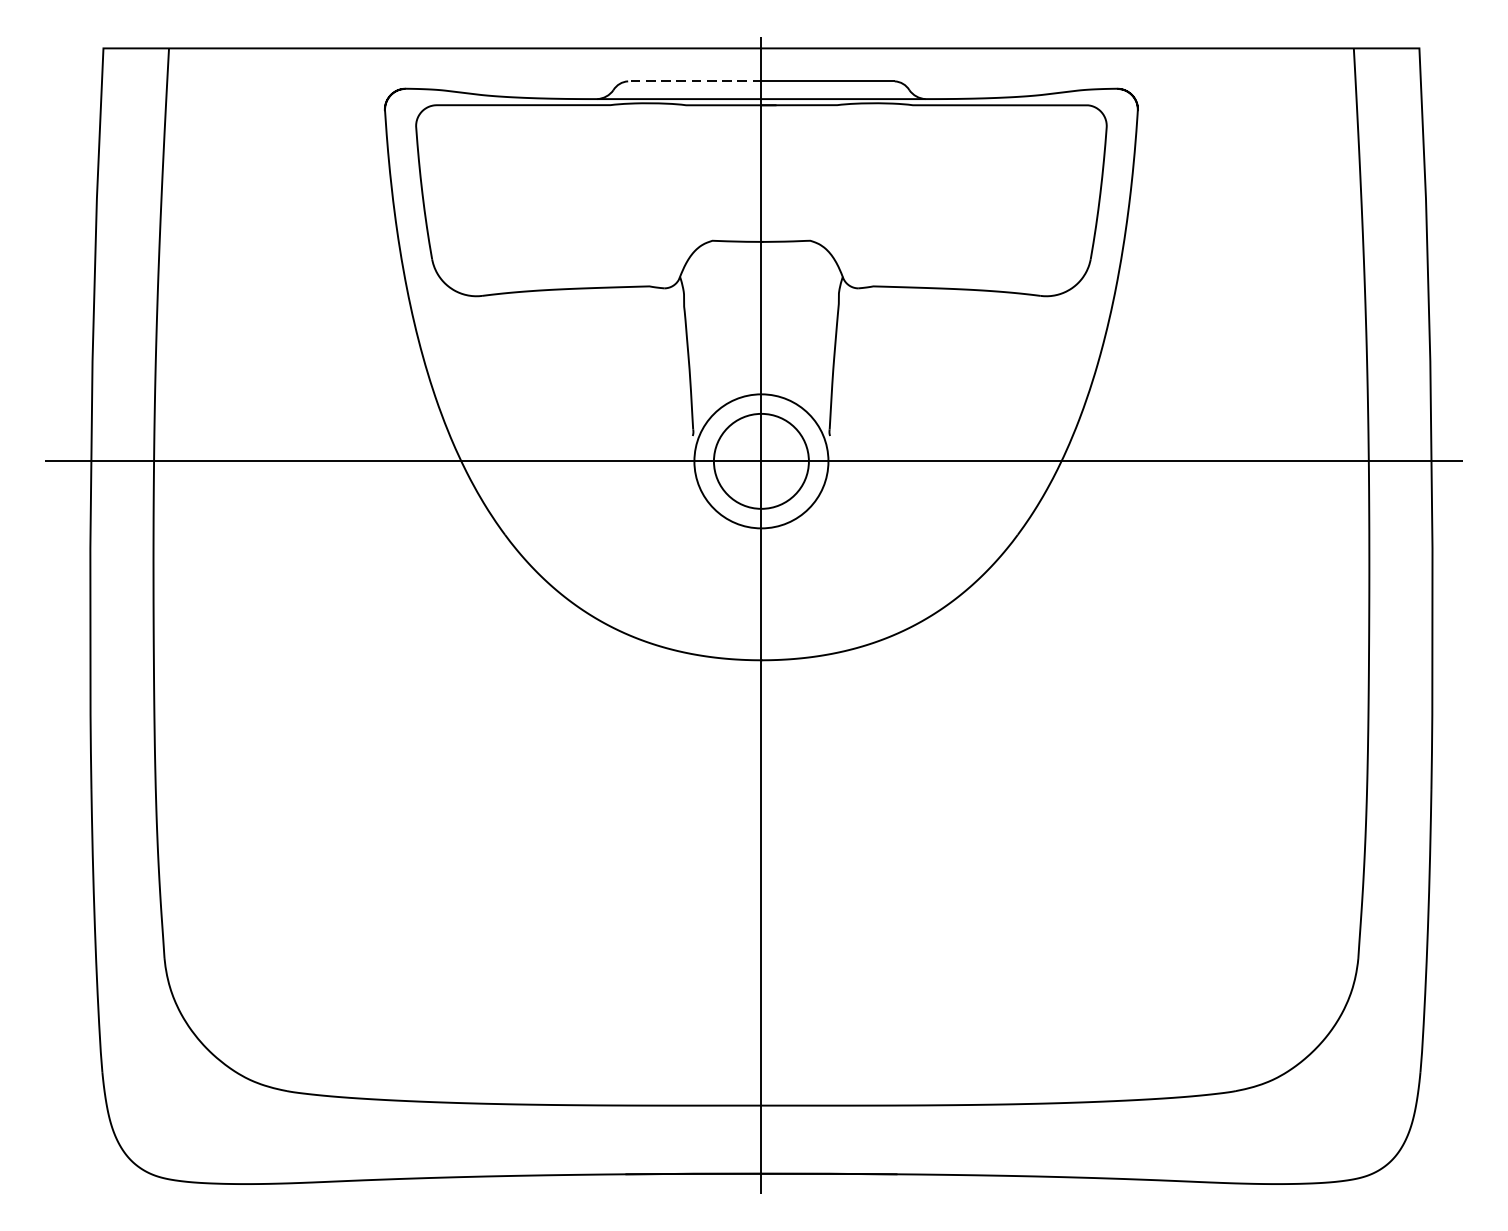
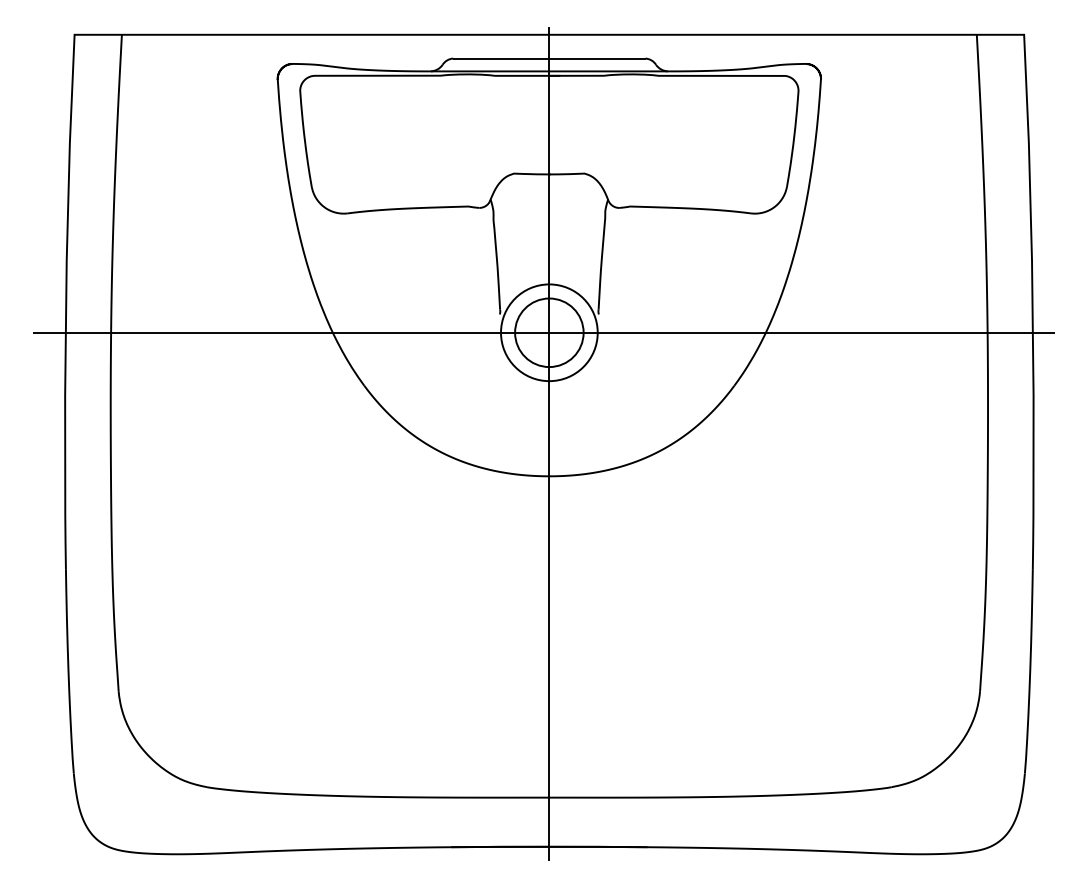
line: (695, 81) -> (501, 58), dashed -> solid

